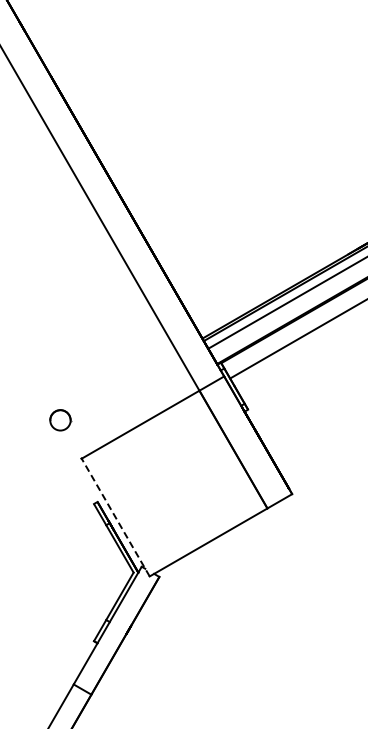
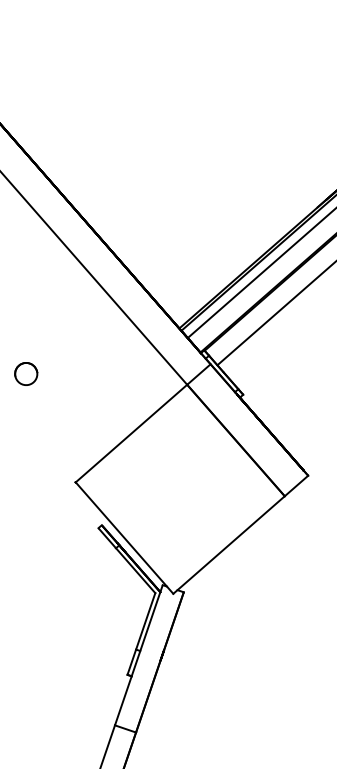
part: (60, 420) -> (26, 374), moved
line: (115, 517) -> (124, 538), dashed -> solid

